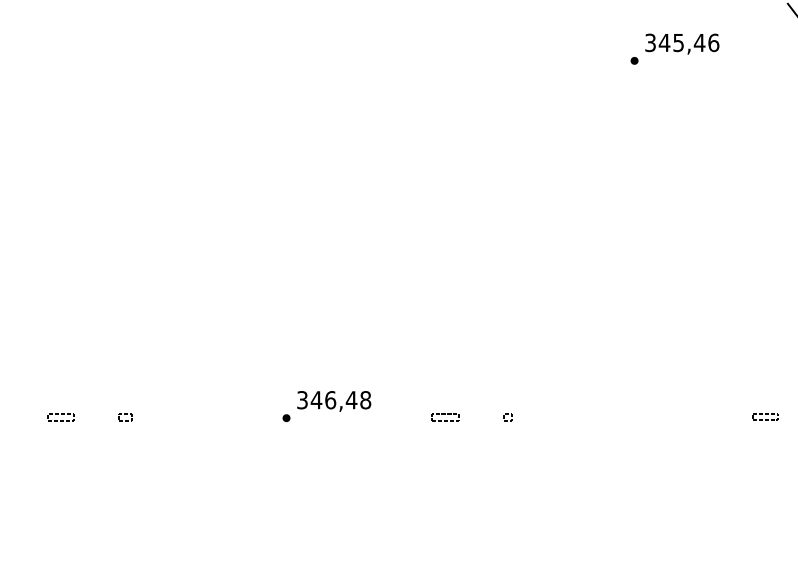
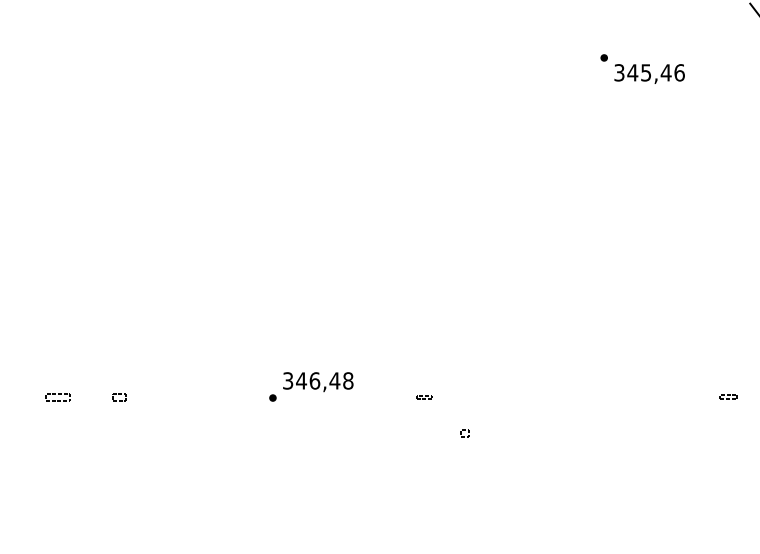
text: (682, 43) -> (649, 73), moved
part: (765, 416) -> (728, 396), size x0.7
part: (445, 417) -> (424, 397), size x0.6
part: (507, 417) -> (464, 433), moved

